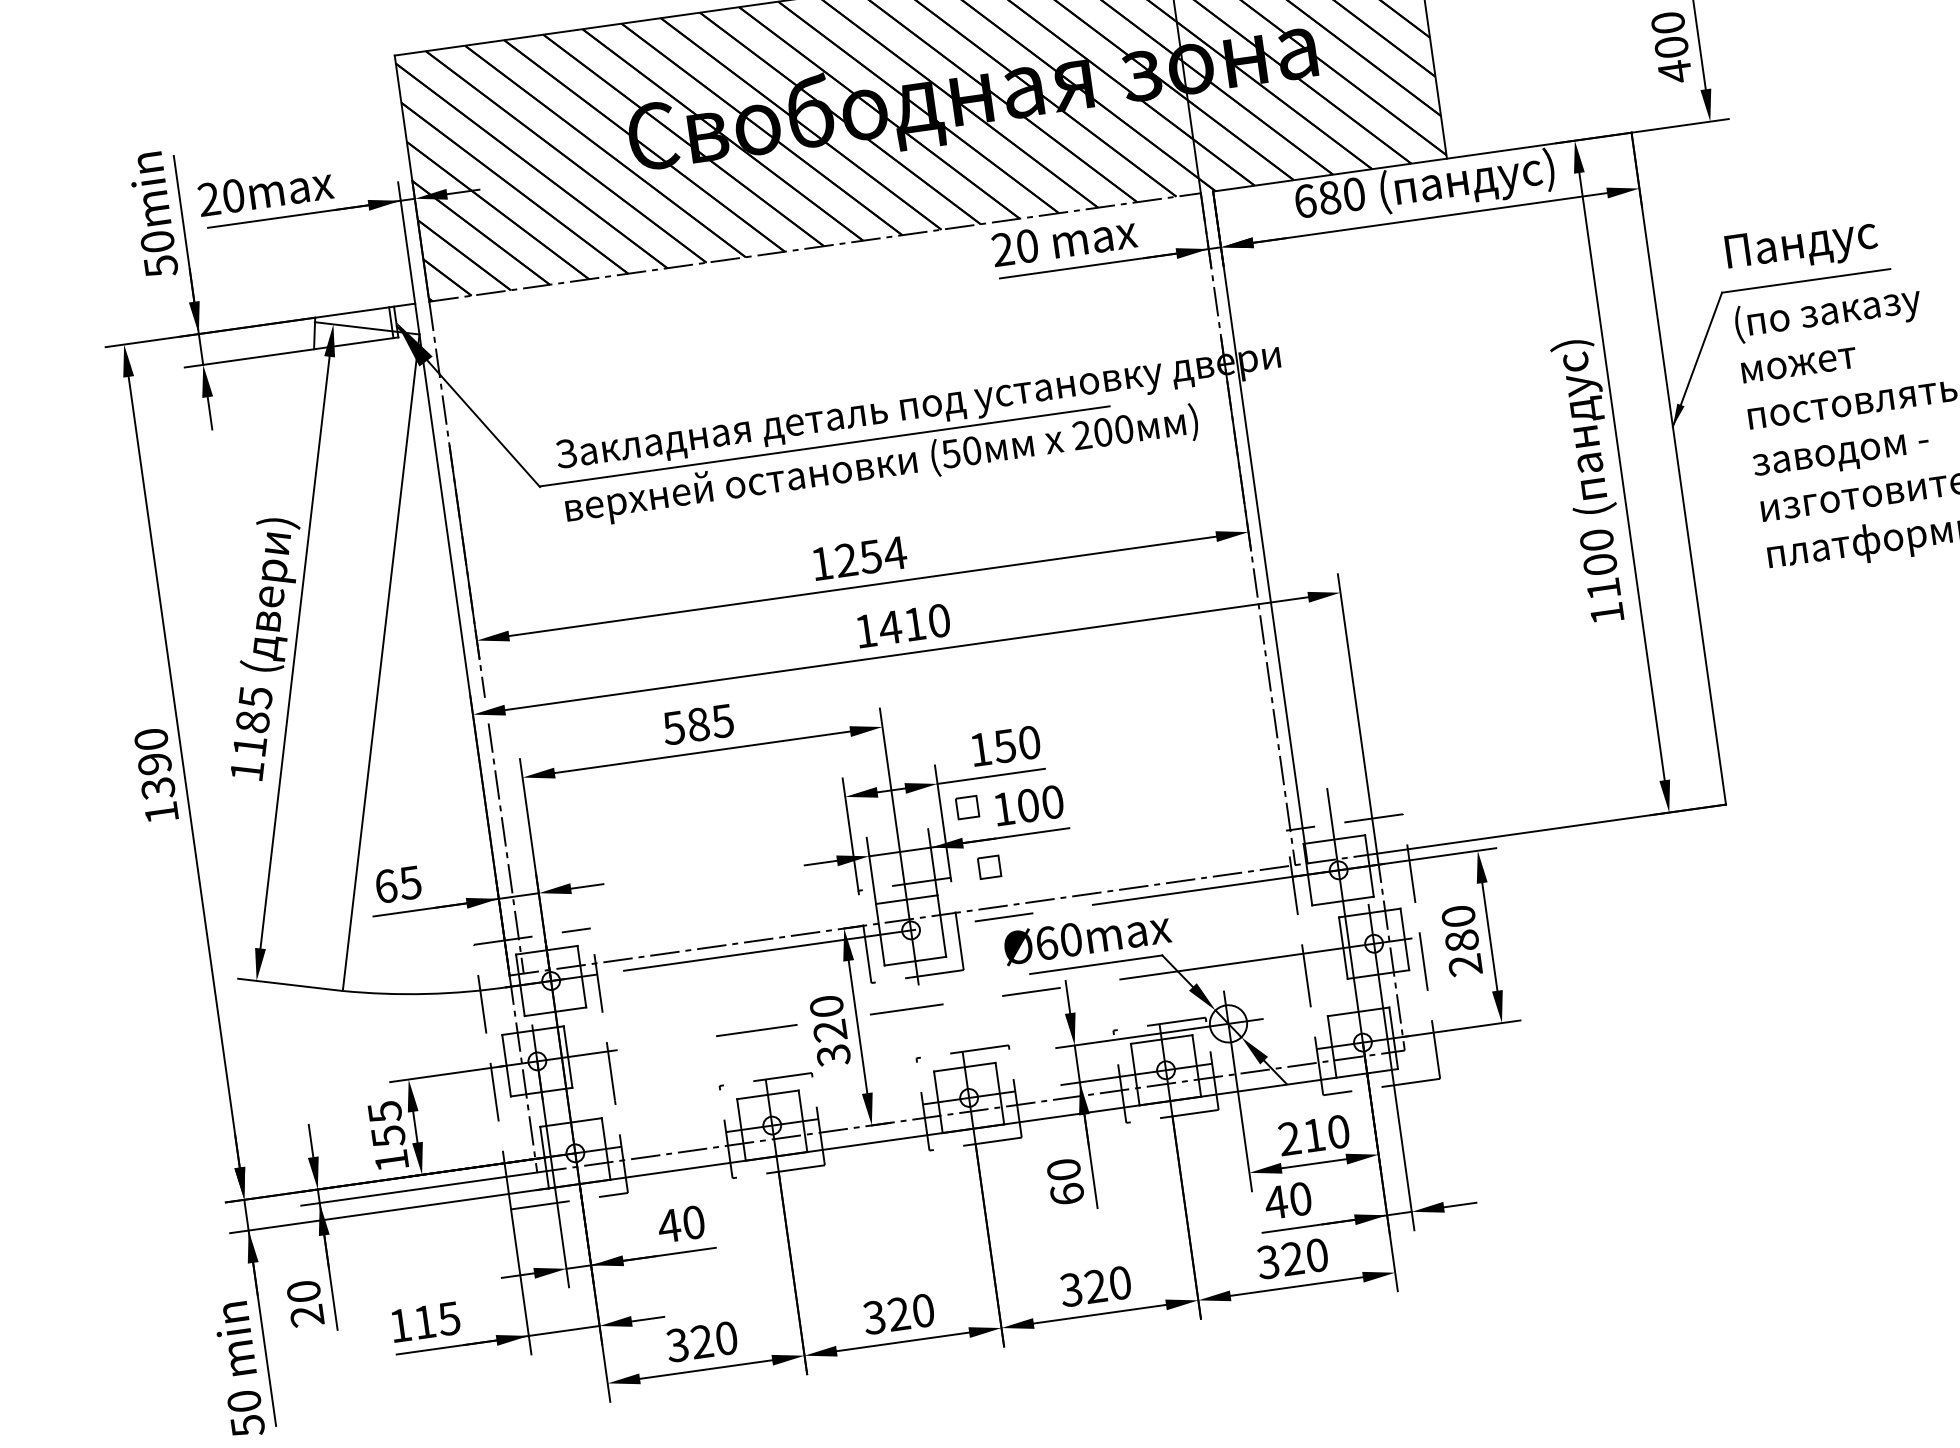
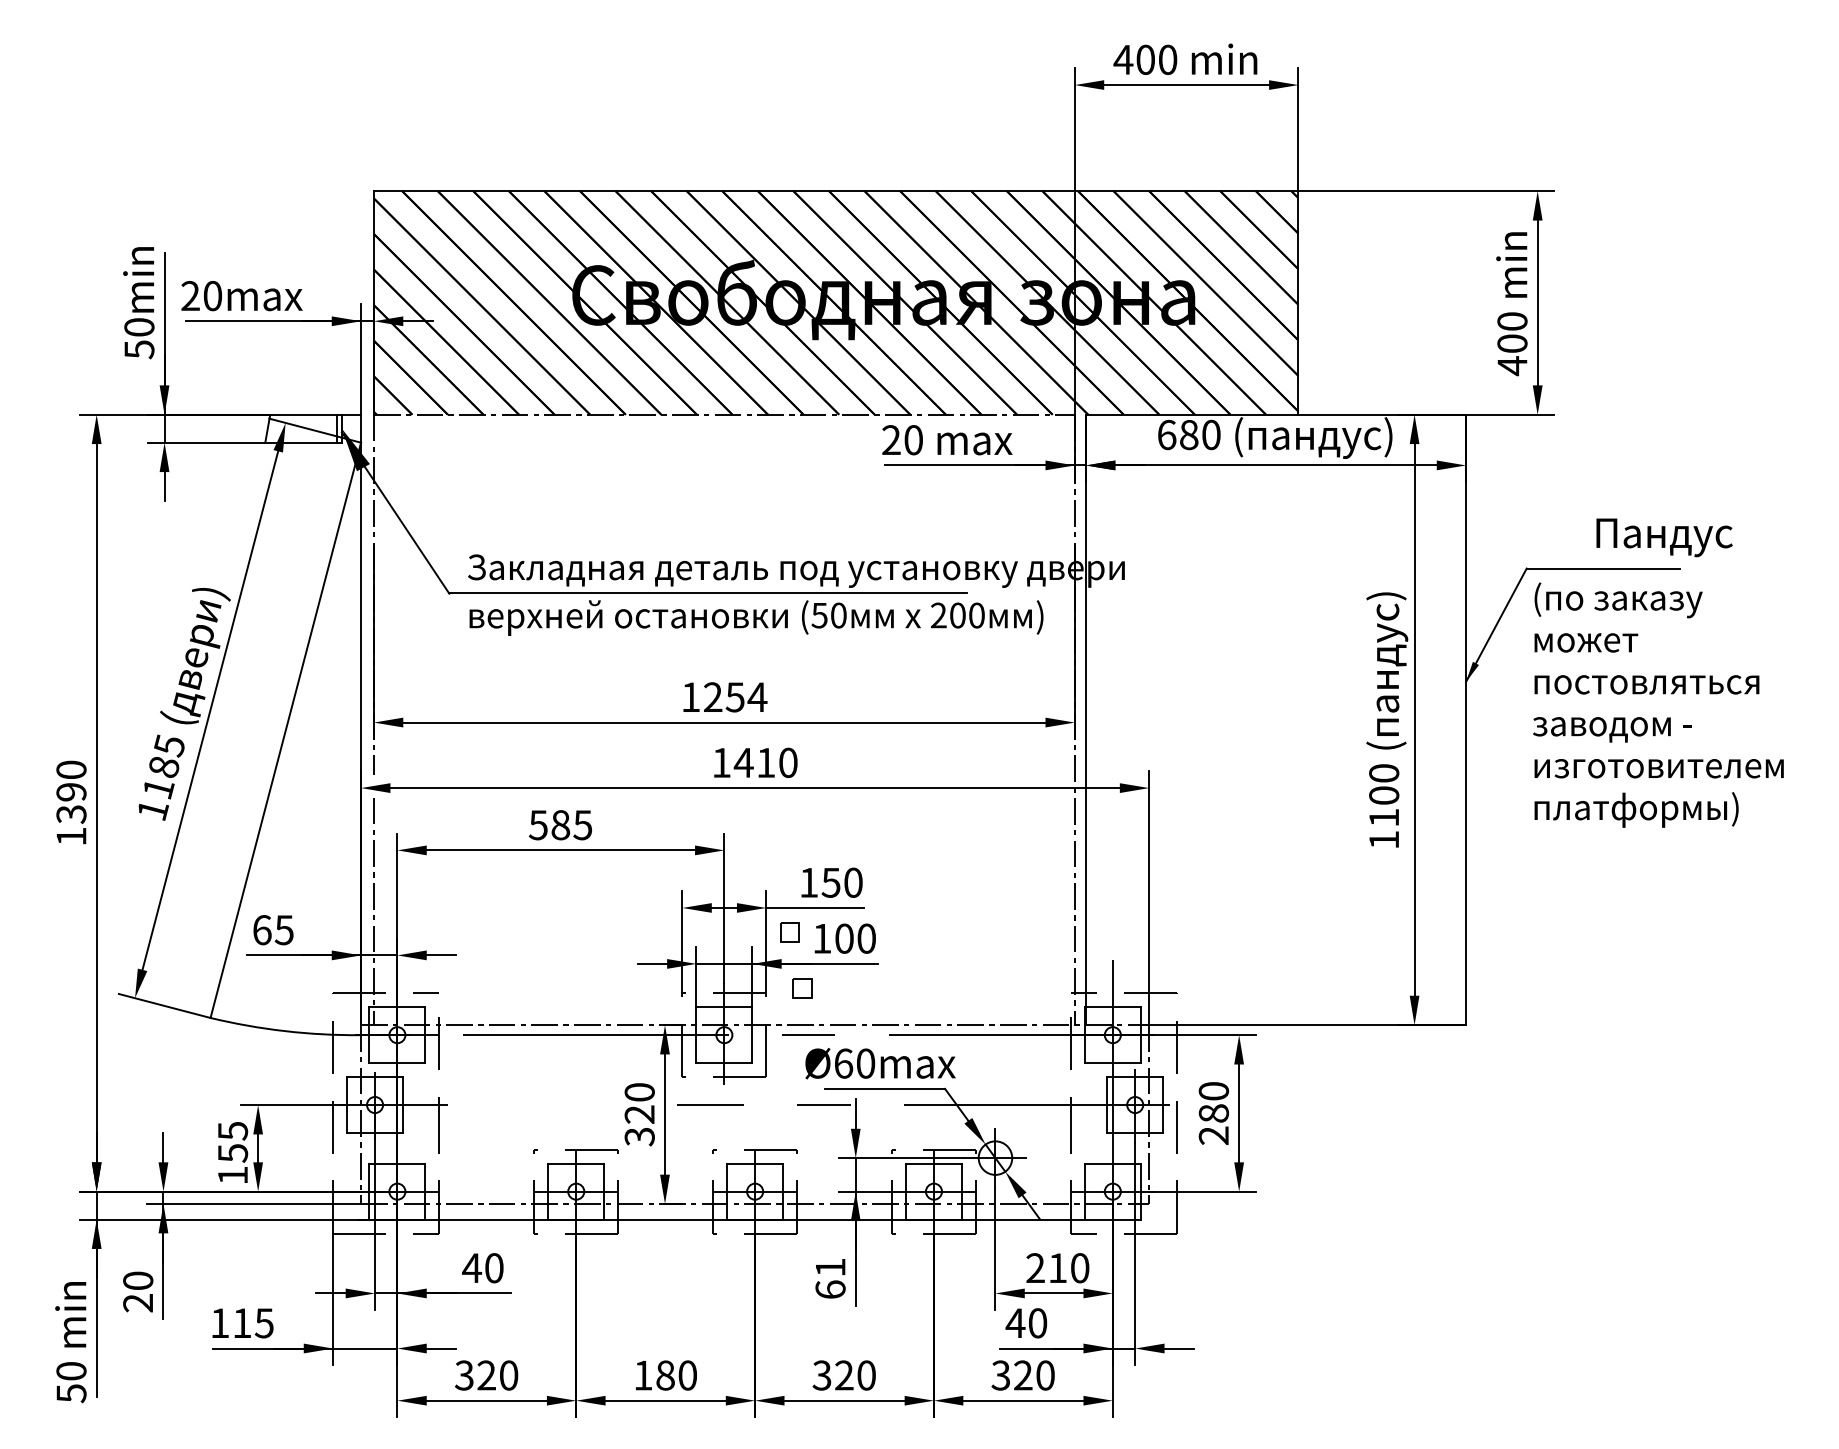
text: (1801, 246) -> (1664, 537), moved
line: (756, 1031) -> (574, 1105), removed
text: (1063, 1169) -> (830, 1267), 60 -> 61
text: (885, 1316) -> (653, 1375), 320 -> 180

